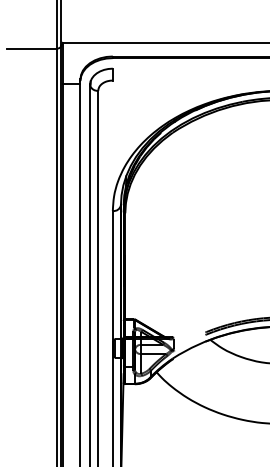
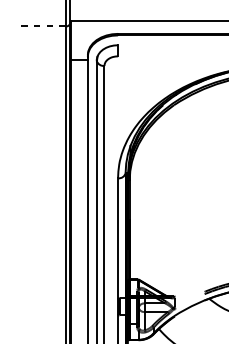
line: (32, 48) -> (42, 26), solid -> dashed

